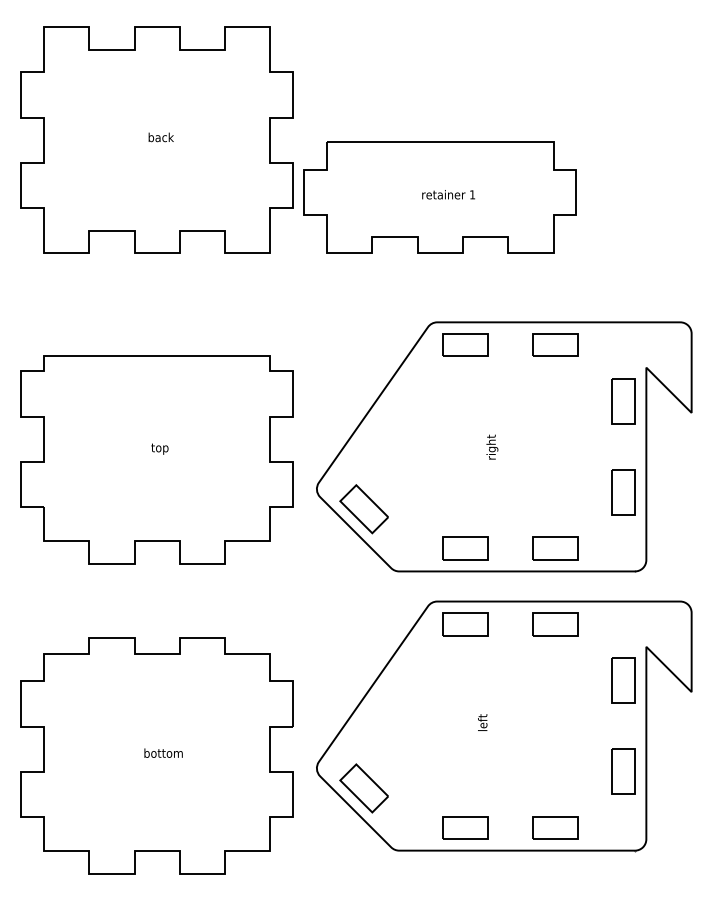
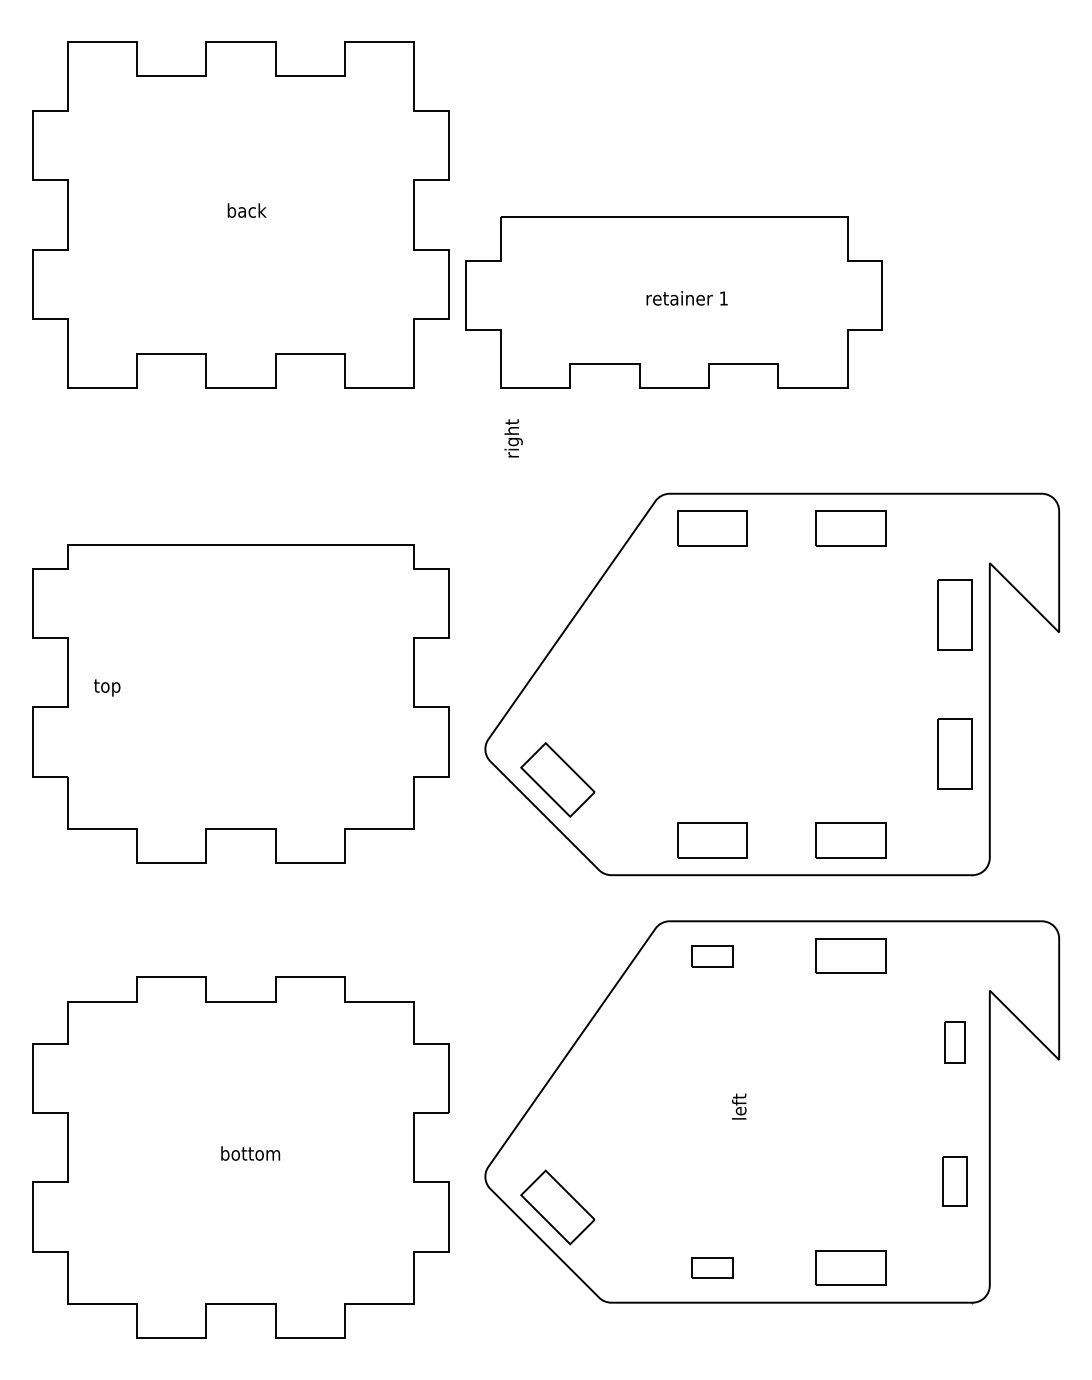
text: (492, 446) -> (513, 437), moved
text: (159, 448) -> (106, 686), moved
part: (465, 624) -> (712, 956), size x0.6
part: (623, 680) -> (954, 1042), size x0.6
part: (623, 771) -> (954, 1181), size x0.7
part: (465, 827) -> (712, 1267), size x0.6

